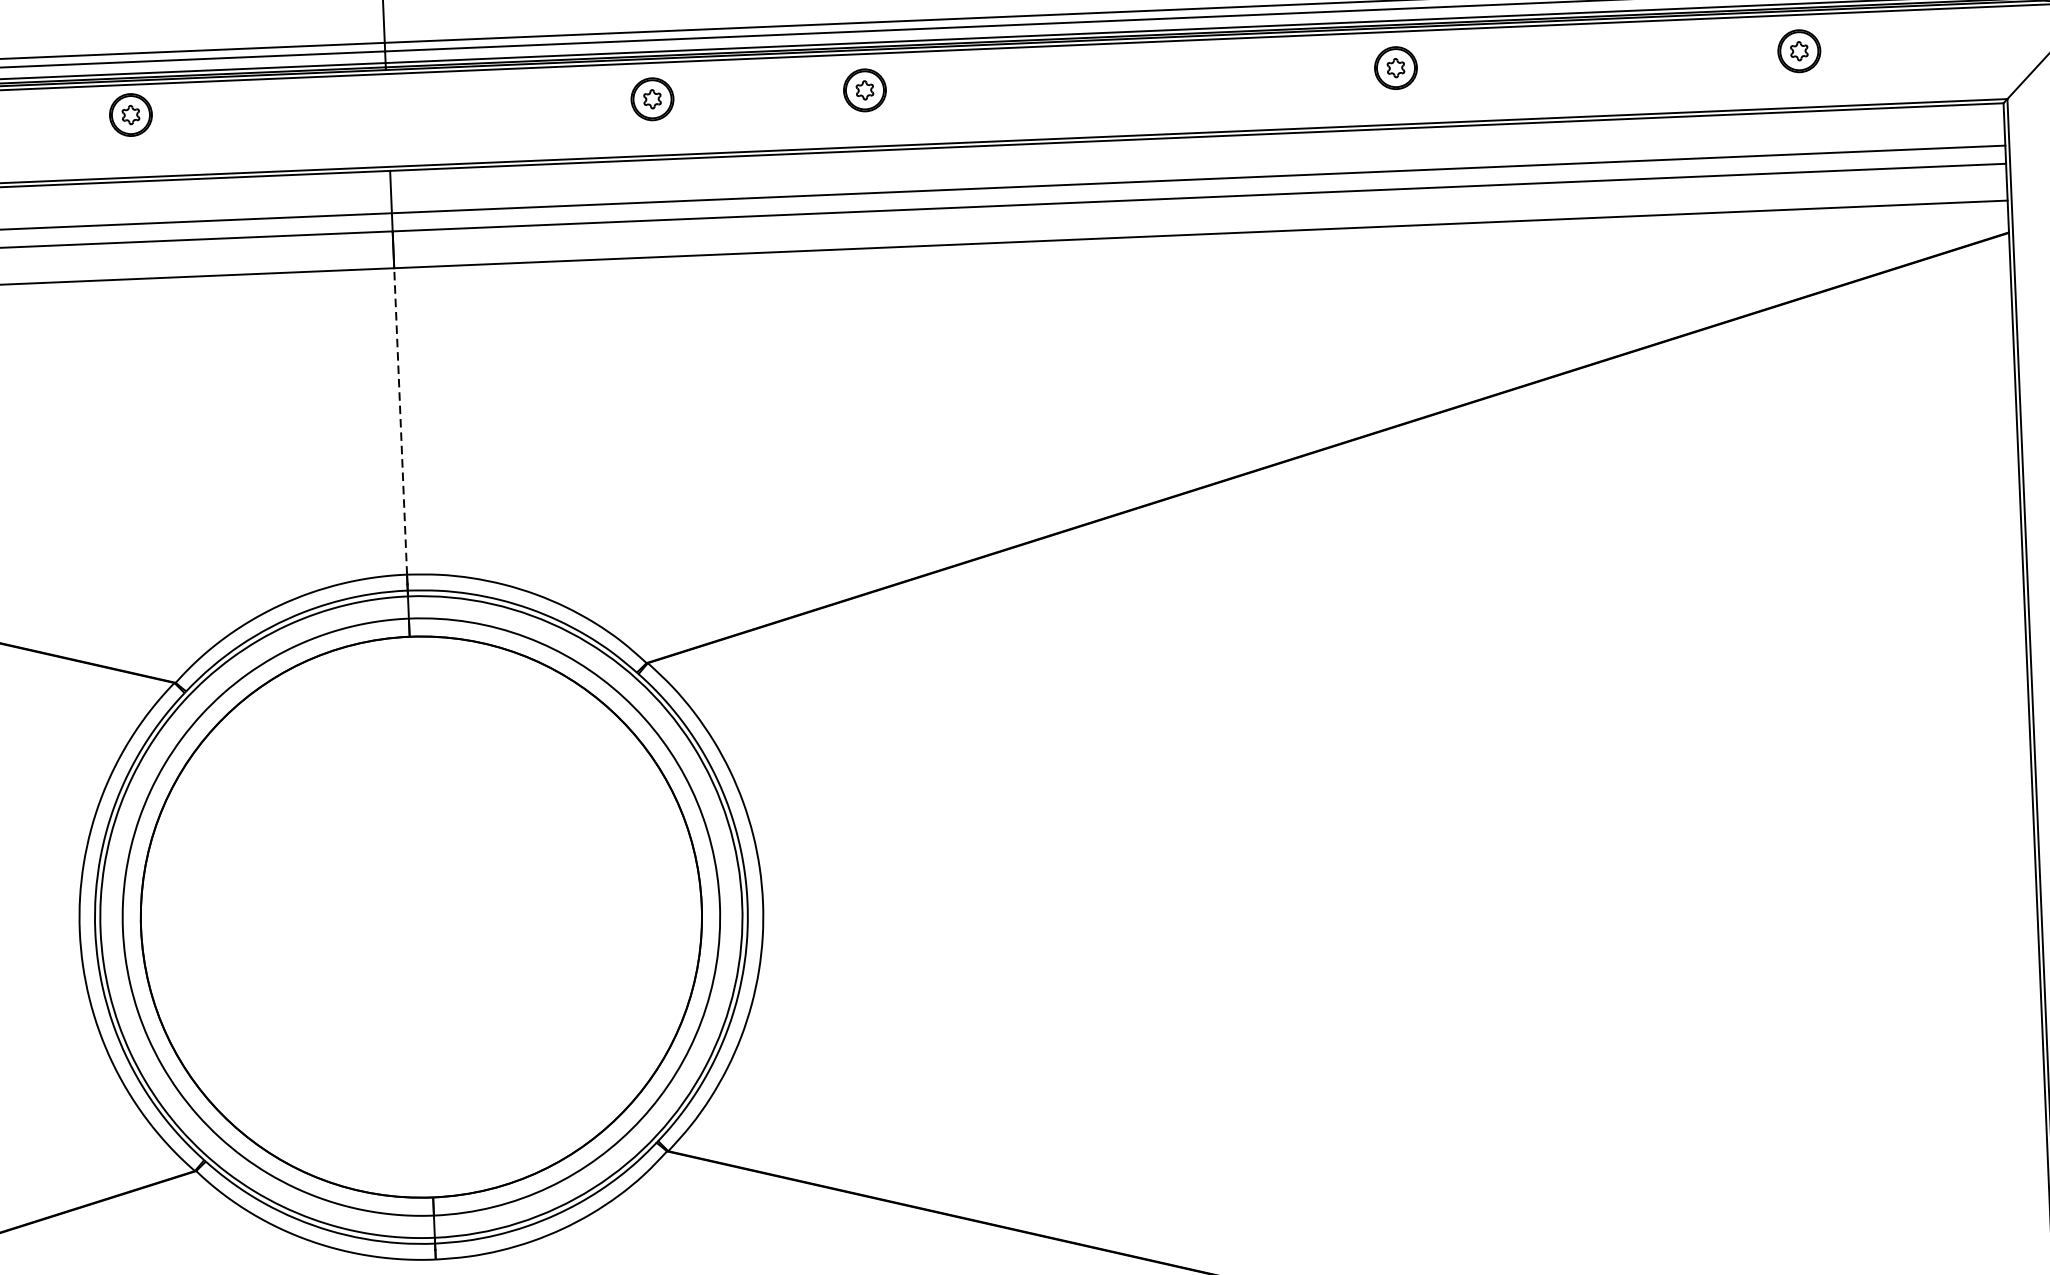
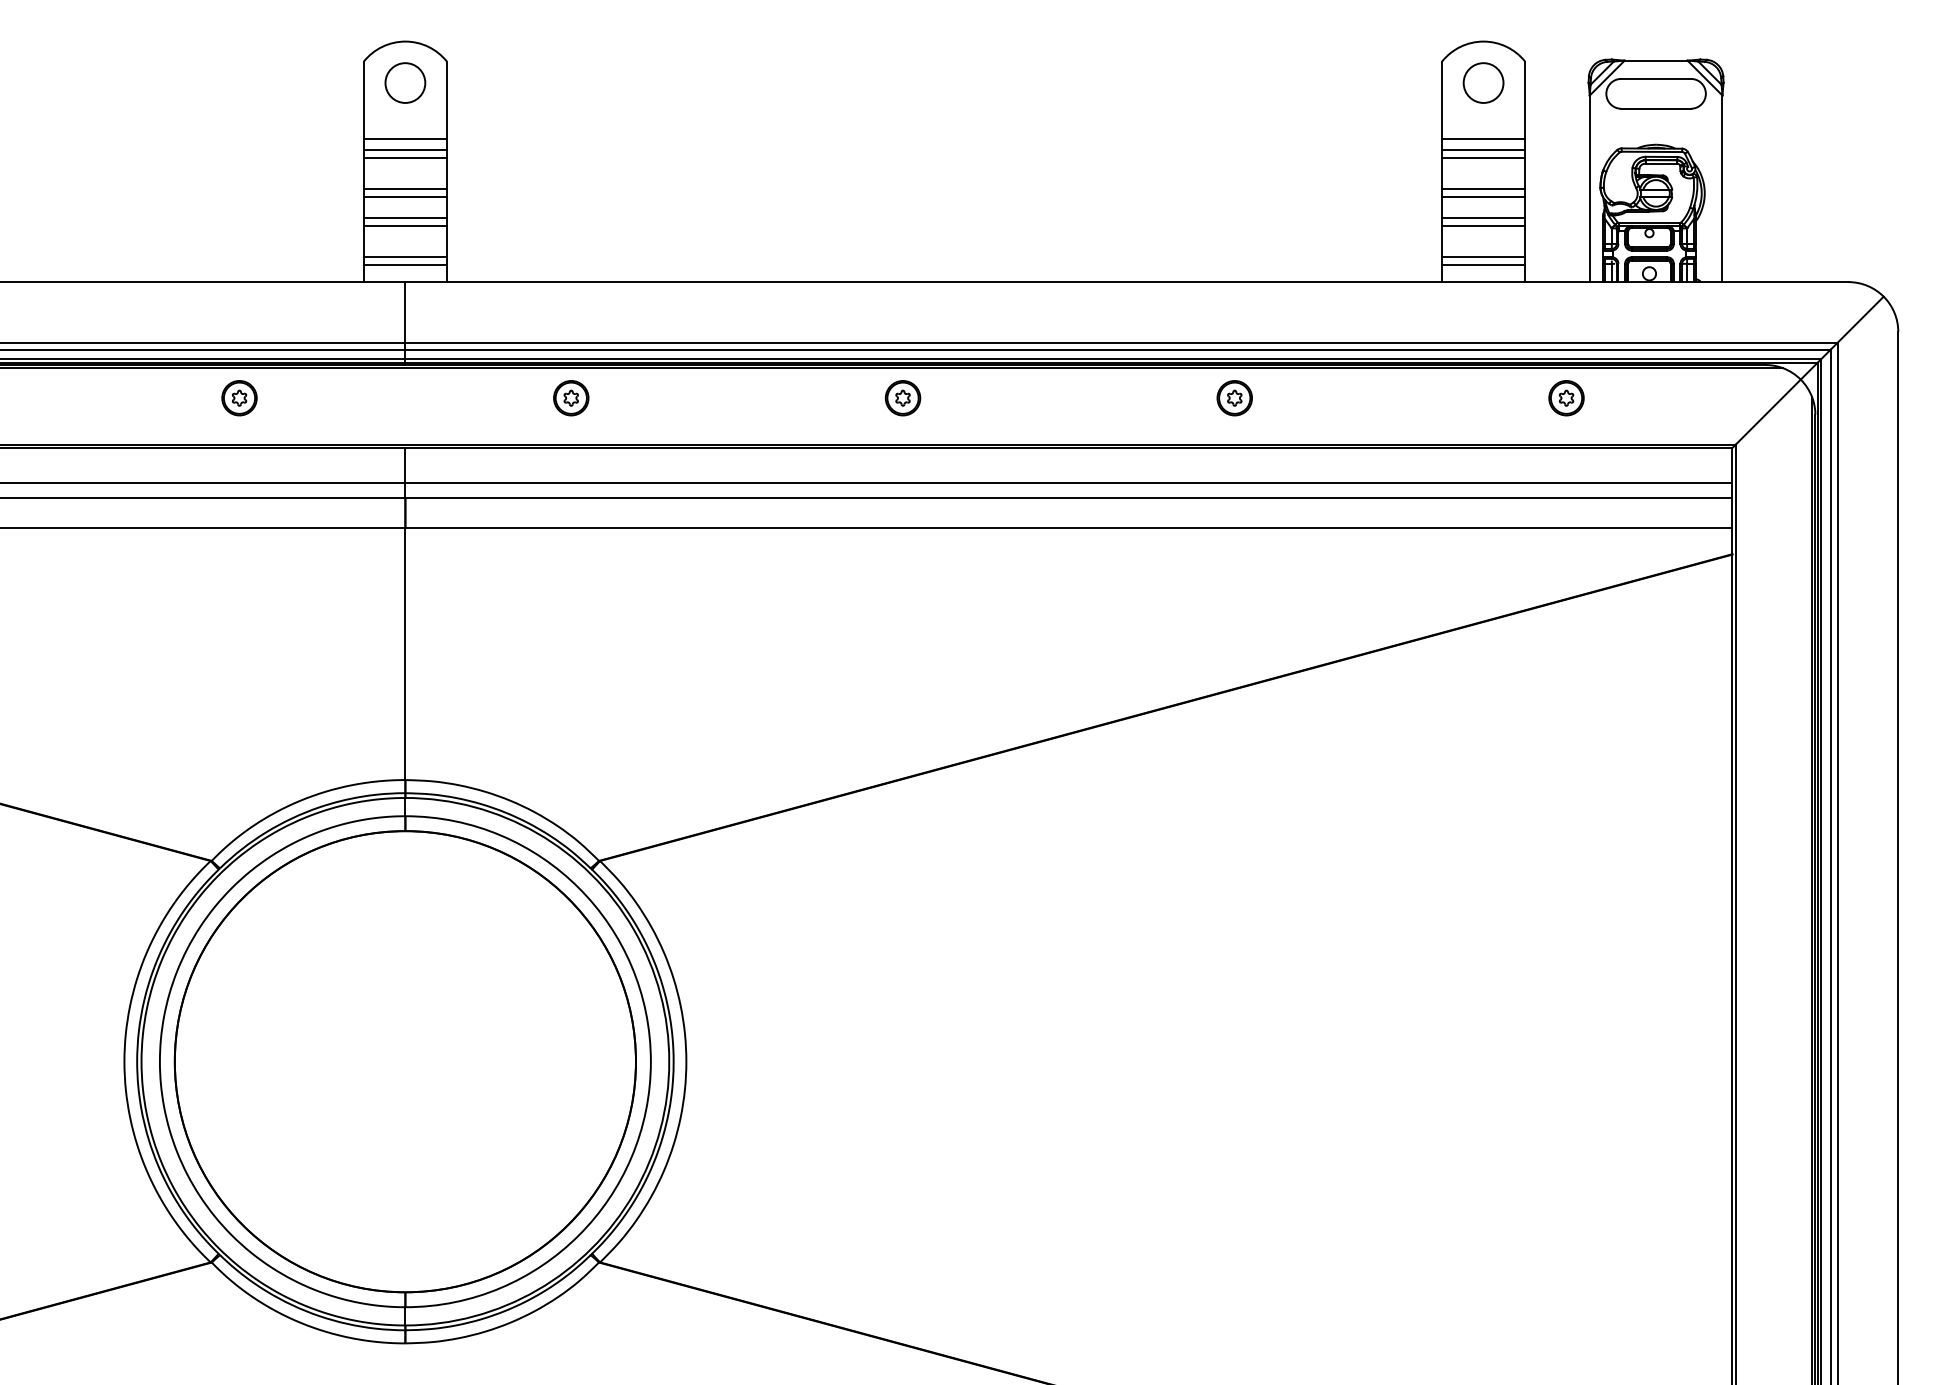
part: (864, 90) -> (902, 398), moved
part: (652, 99) -> (571, 398), moved
part: (130, 115) -> (239, 398), moved
line: (400, 420) -> (405, 653), dashed -> solid

